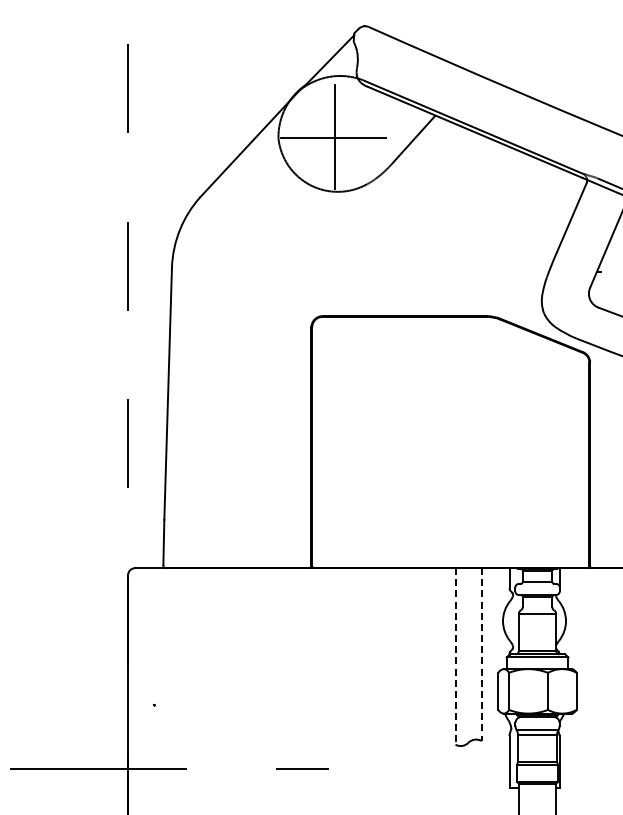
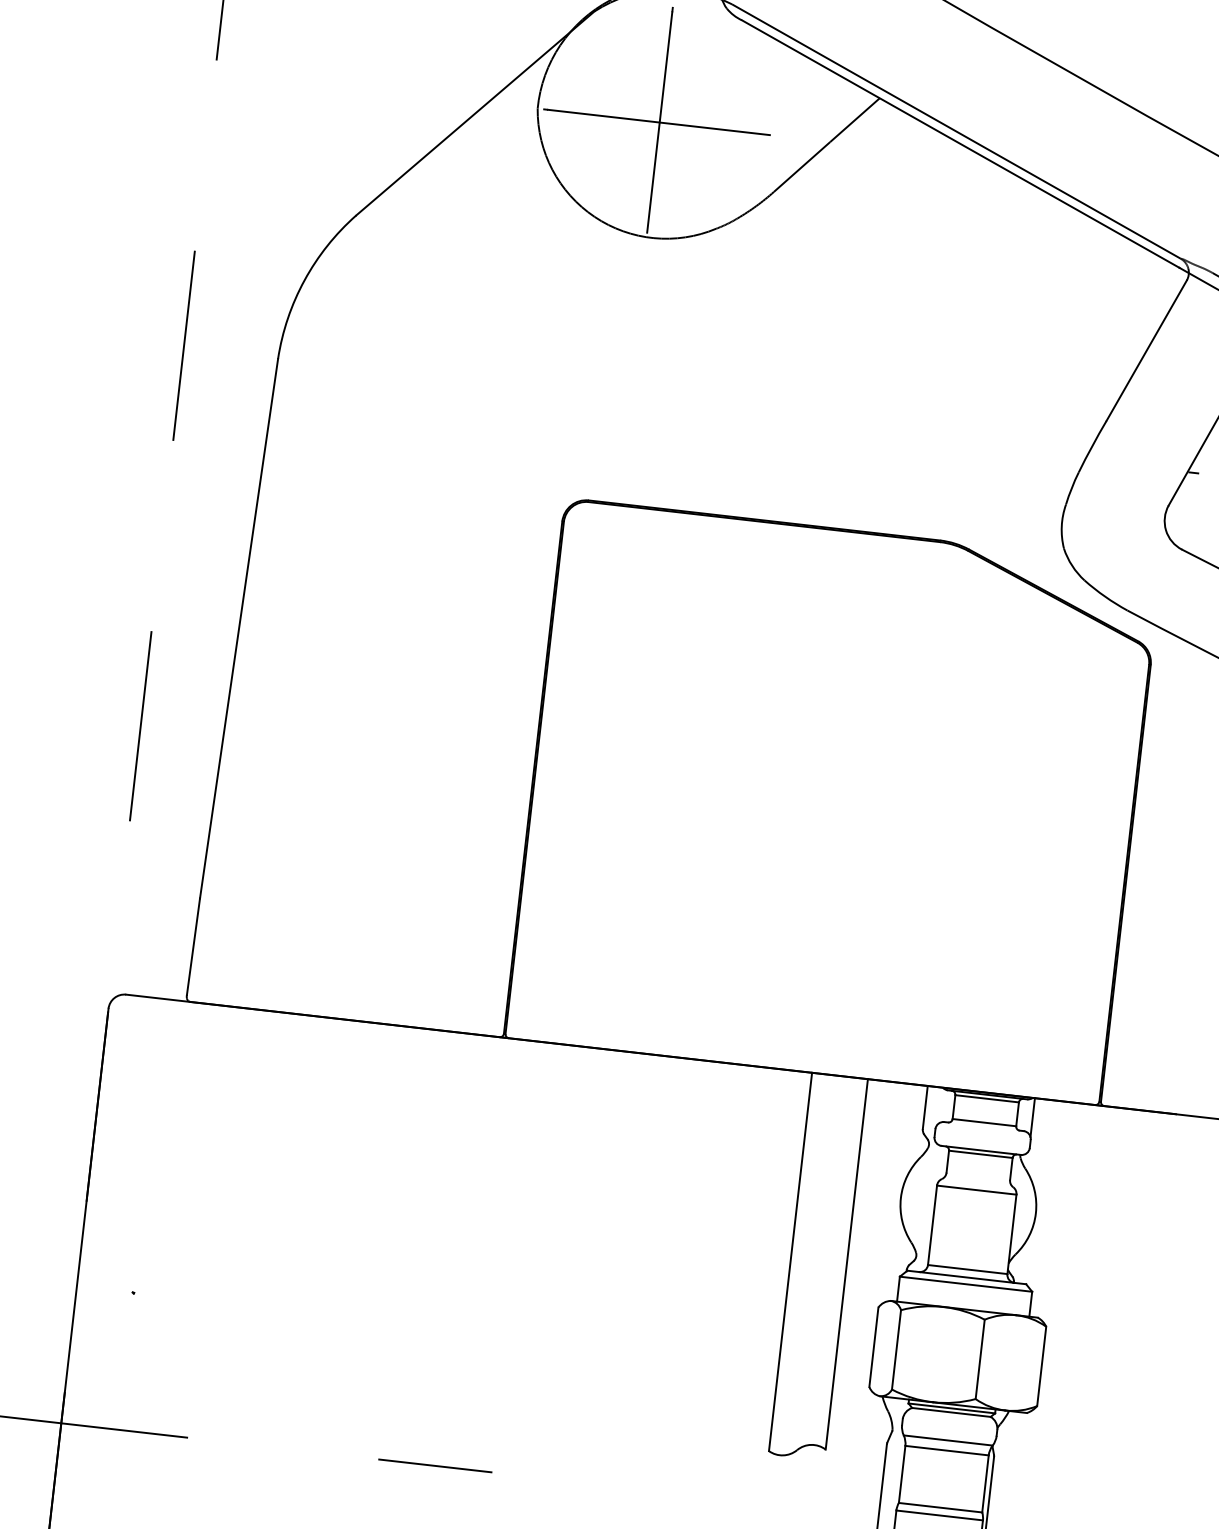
line: (481, 655) -> (846, 1266), dashed -> solid
line: (455, 656) -> (790, 1262), dashed -> solid

